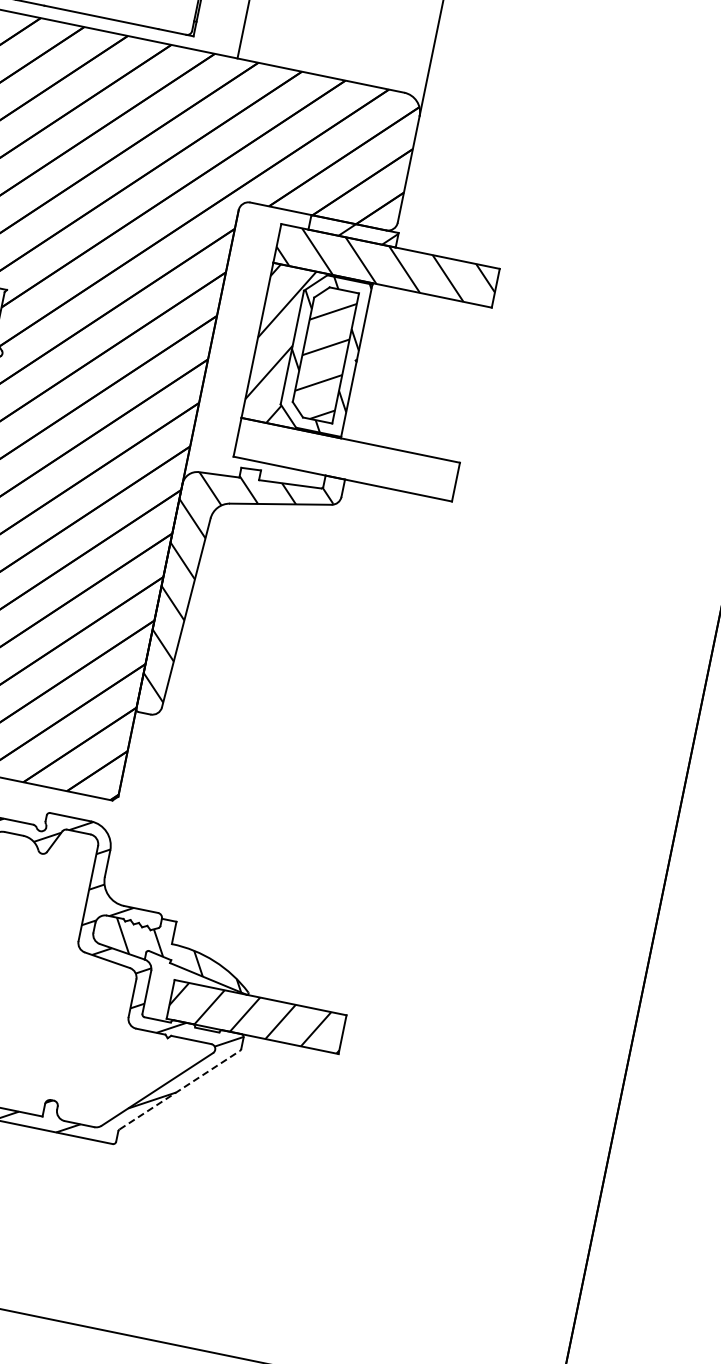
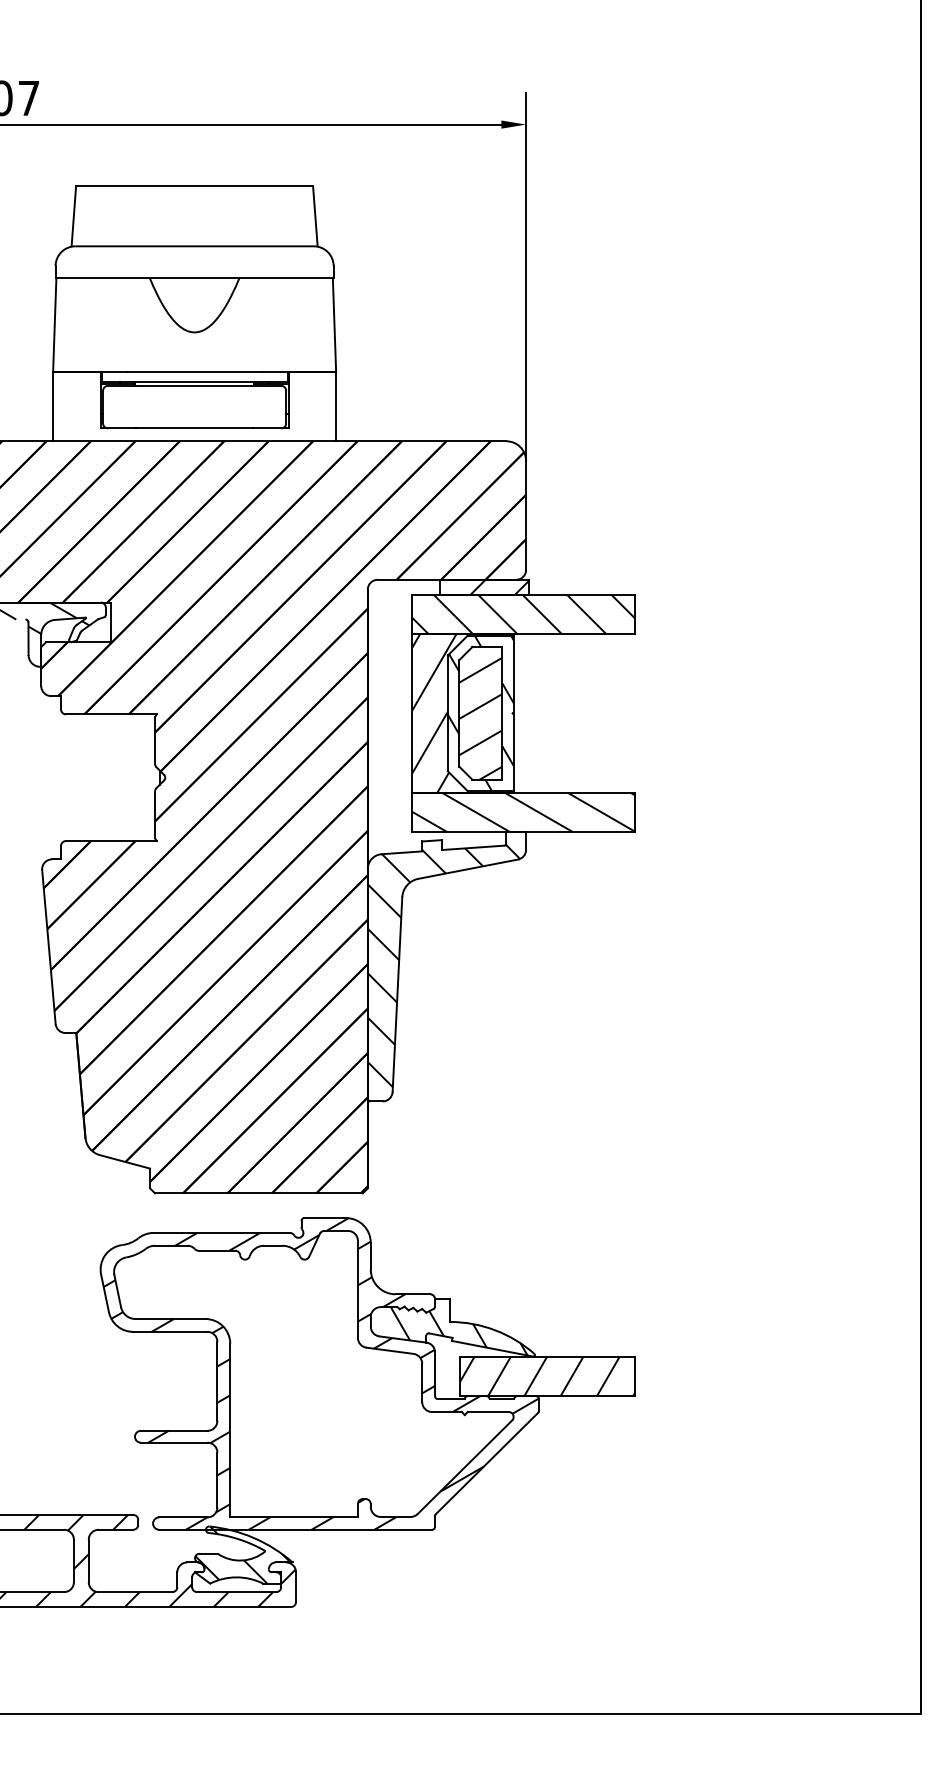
hatch: (346, 459) -> (523, 812), added
line: (180, 1090) -> (487, 1463), dashed -> solid

